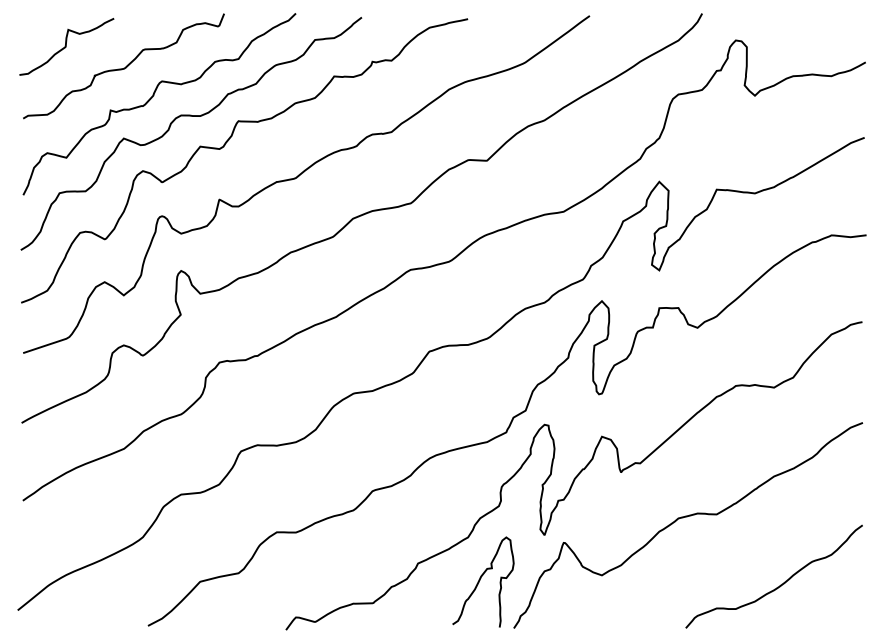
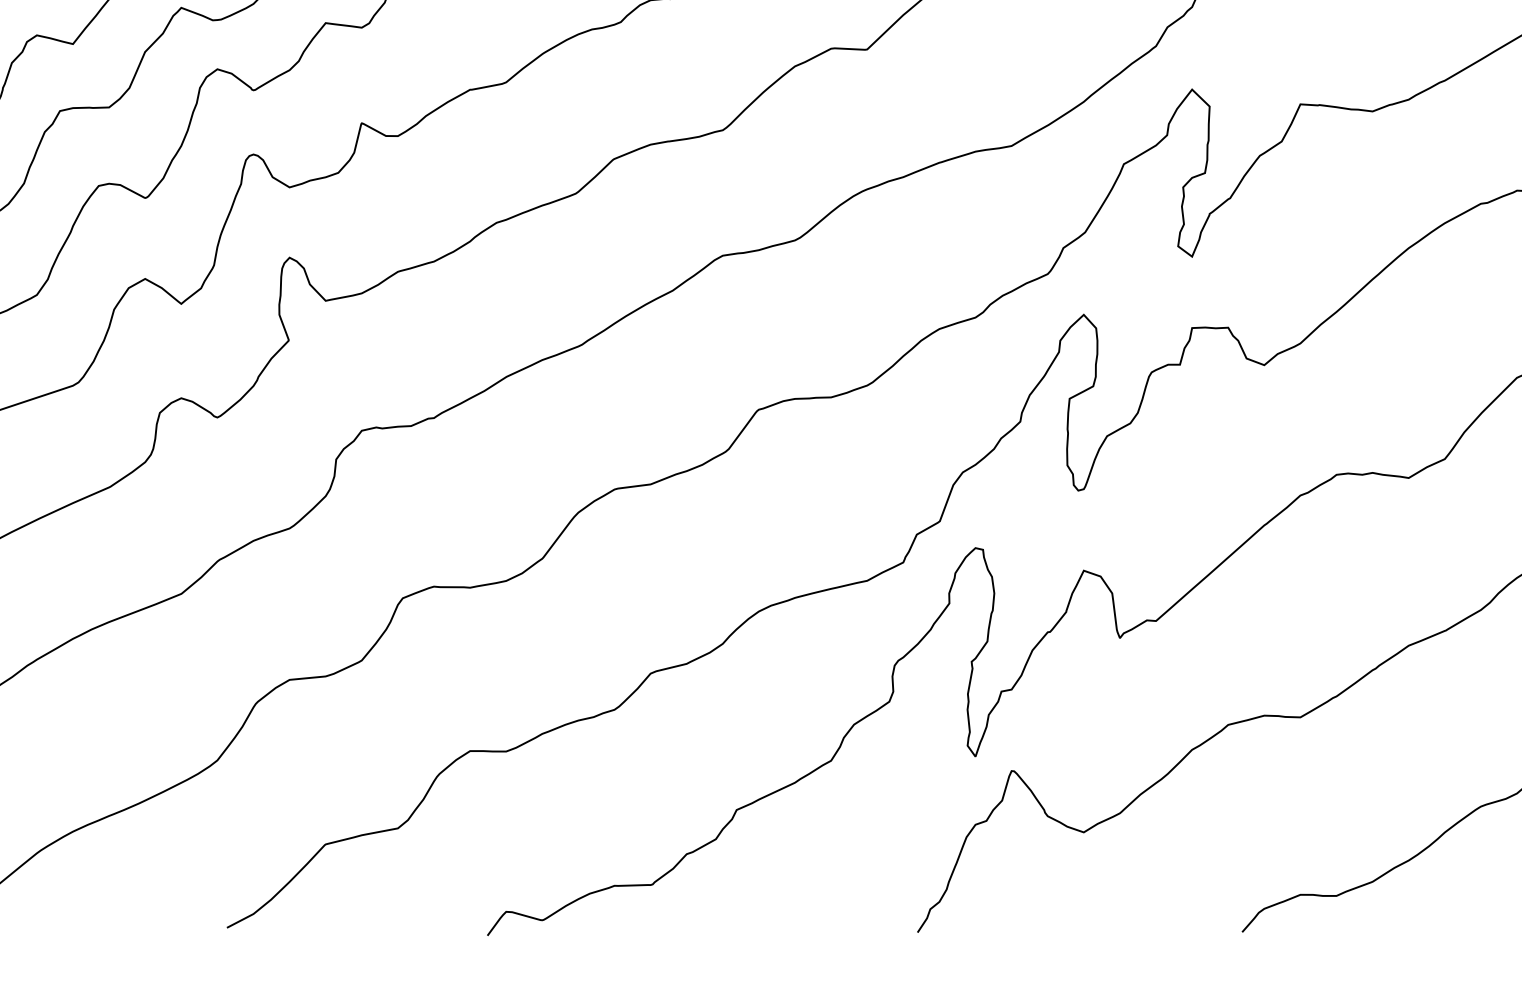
curve: (480, 580) -> (854, 842), removed

